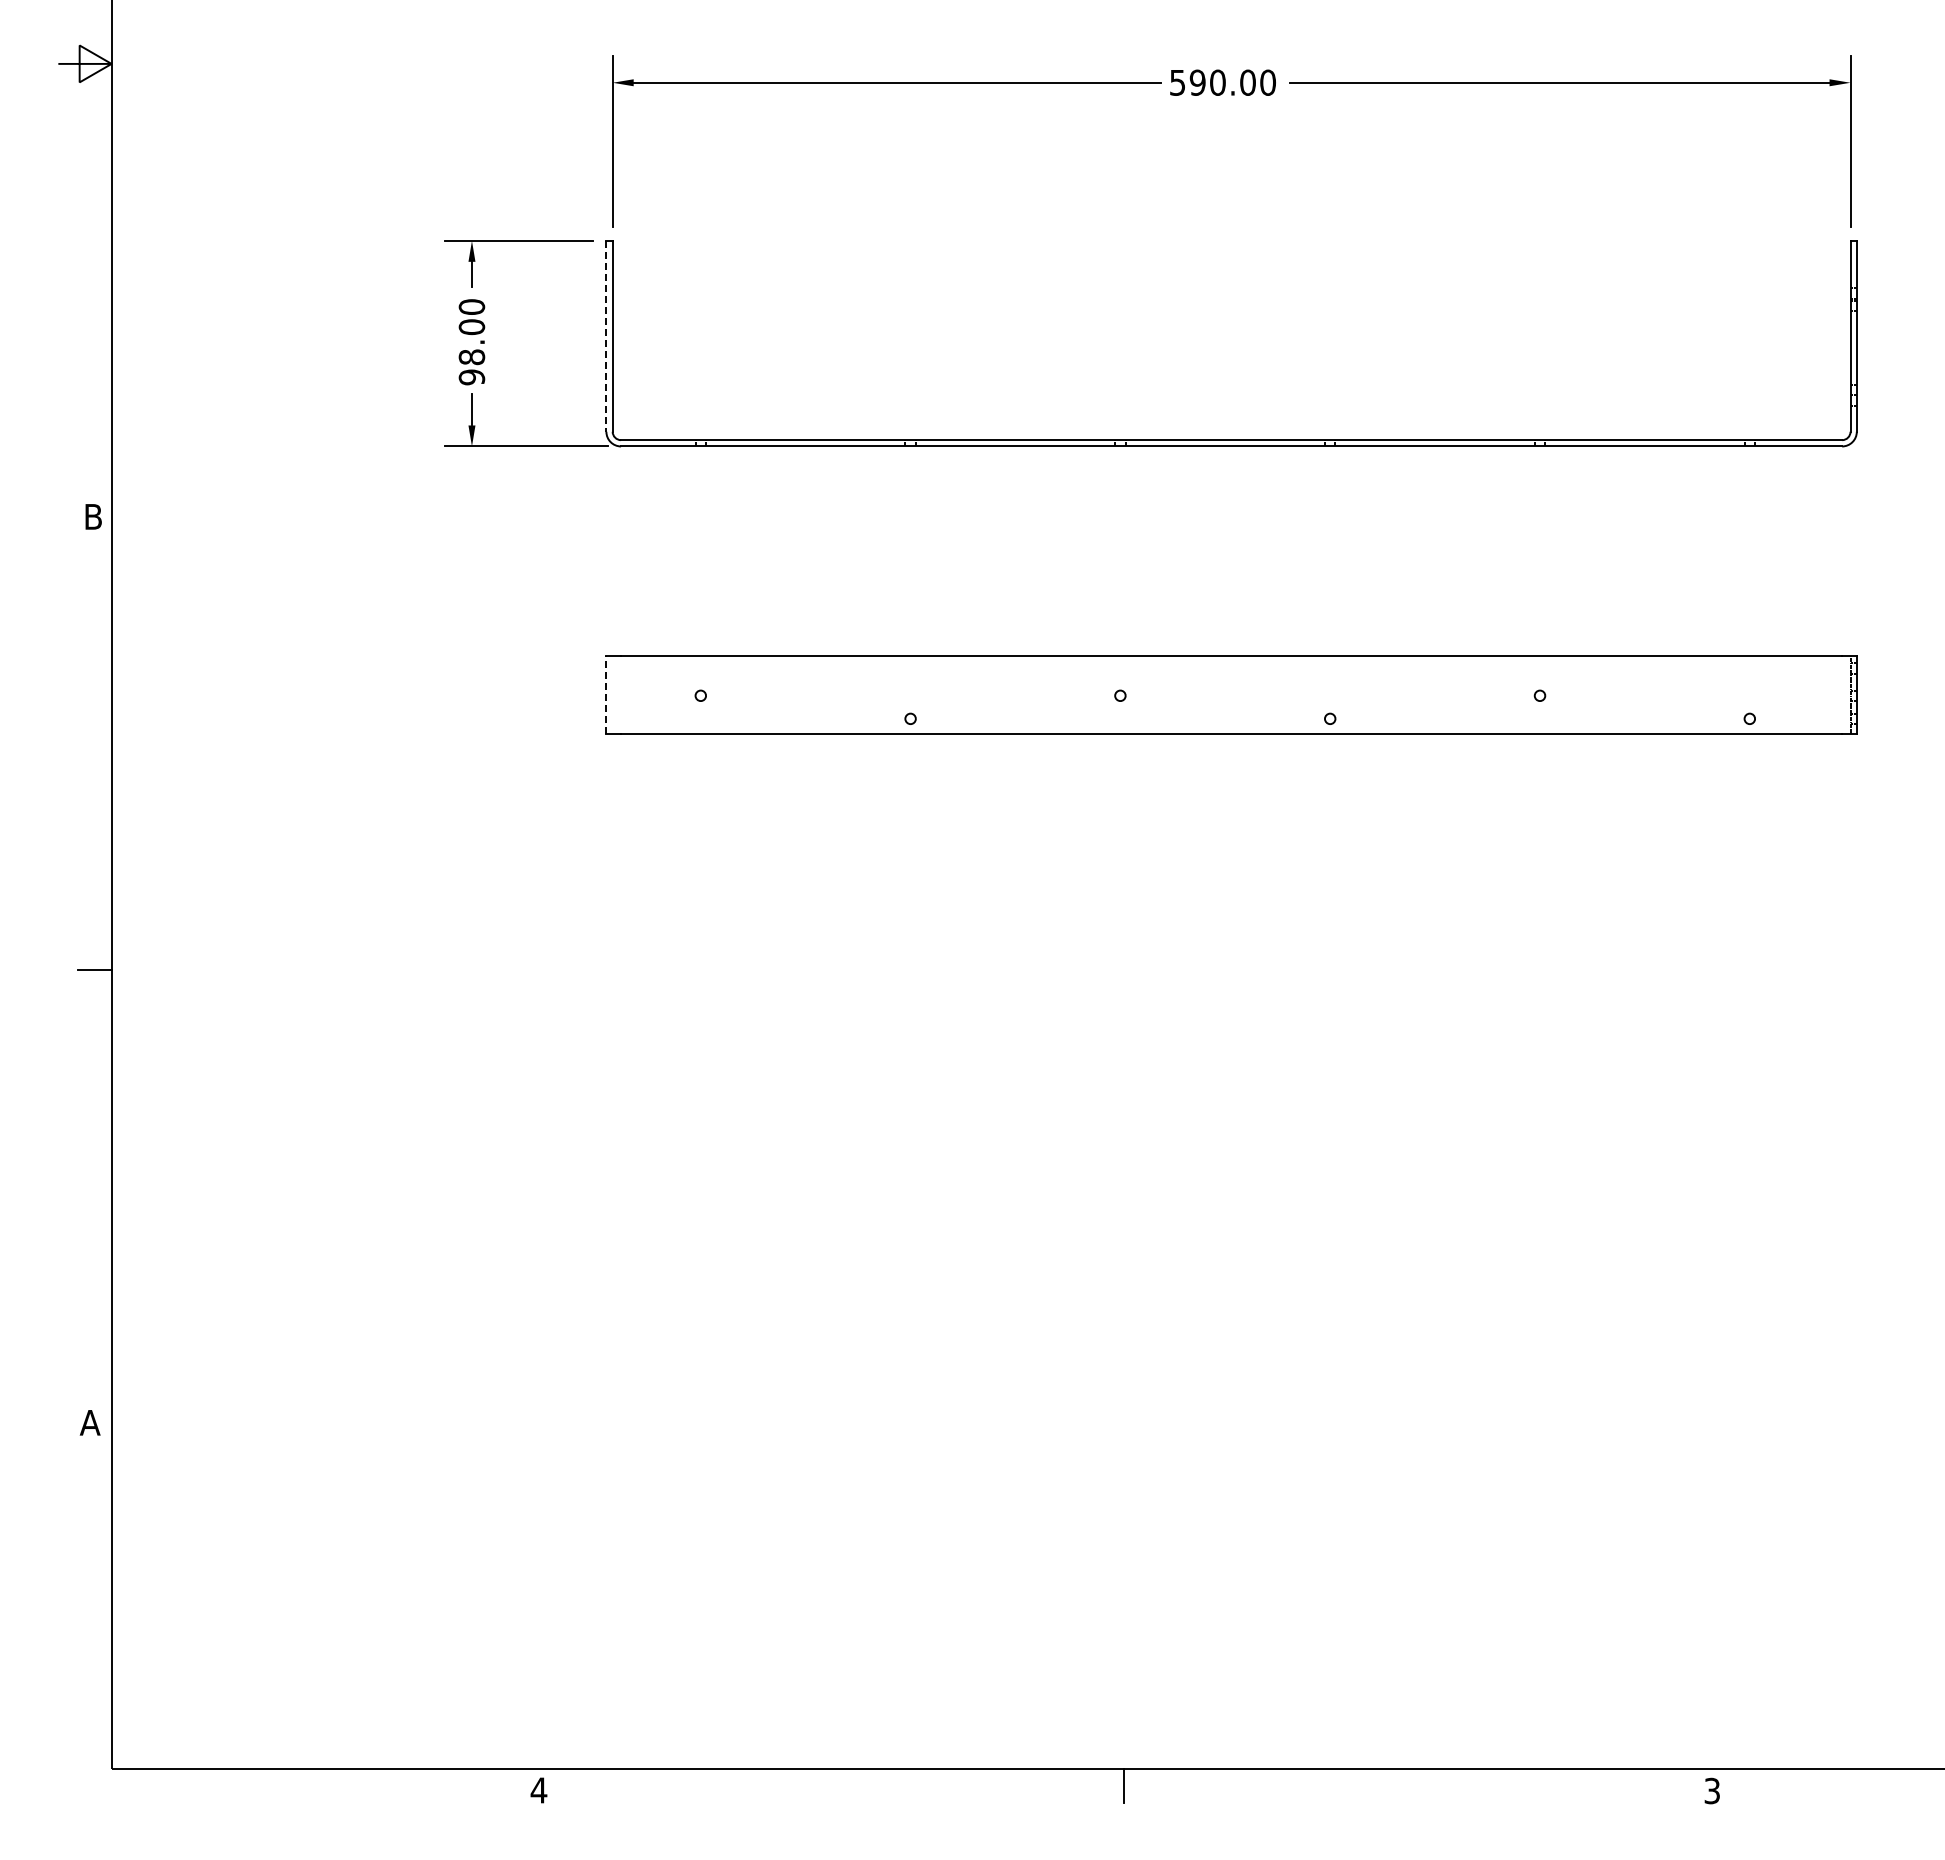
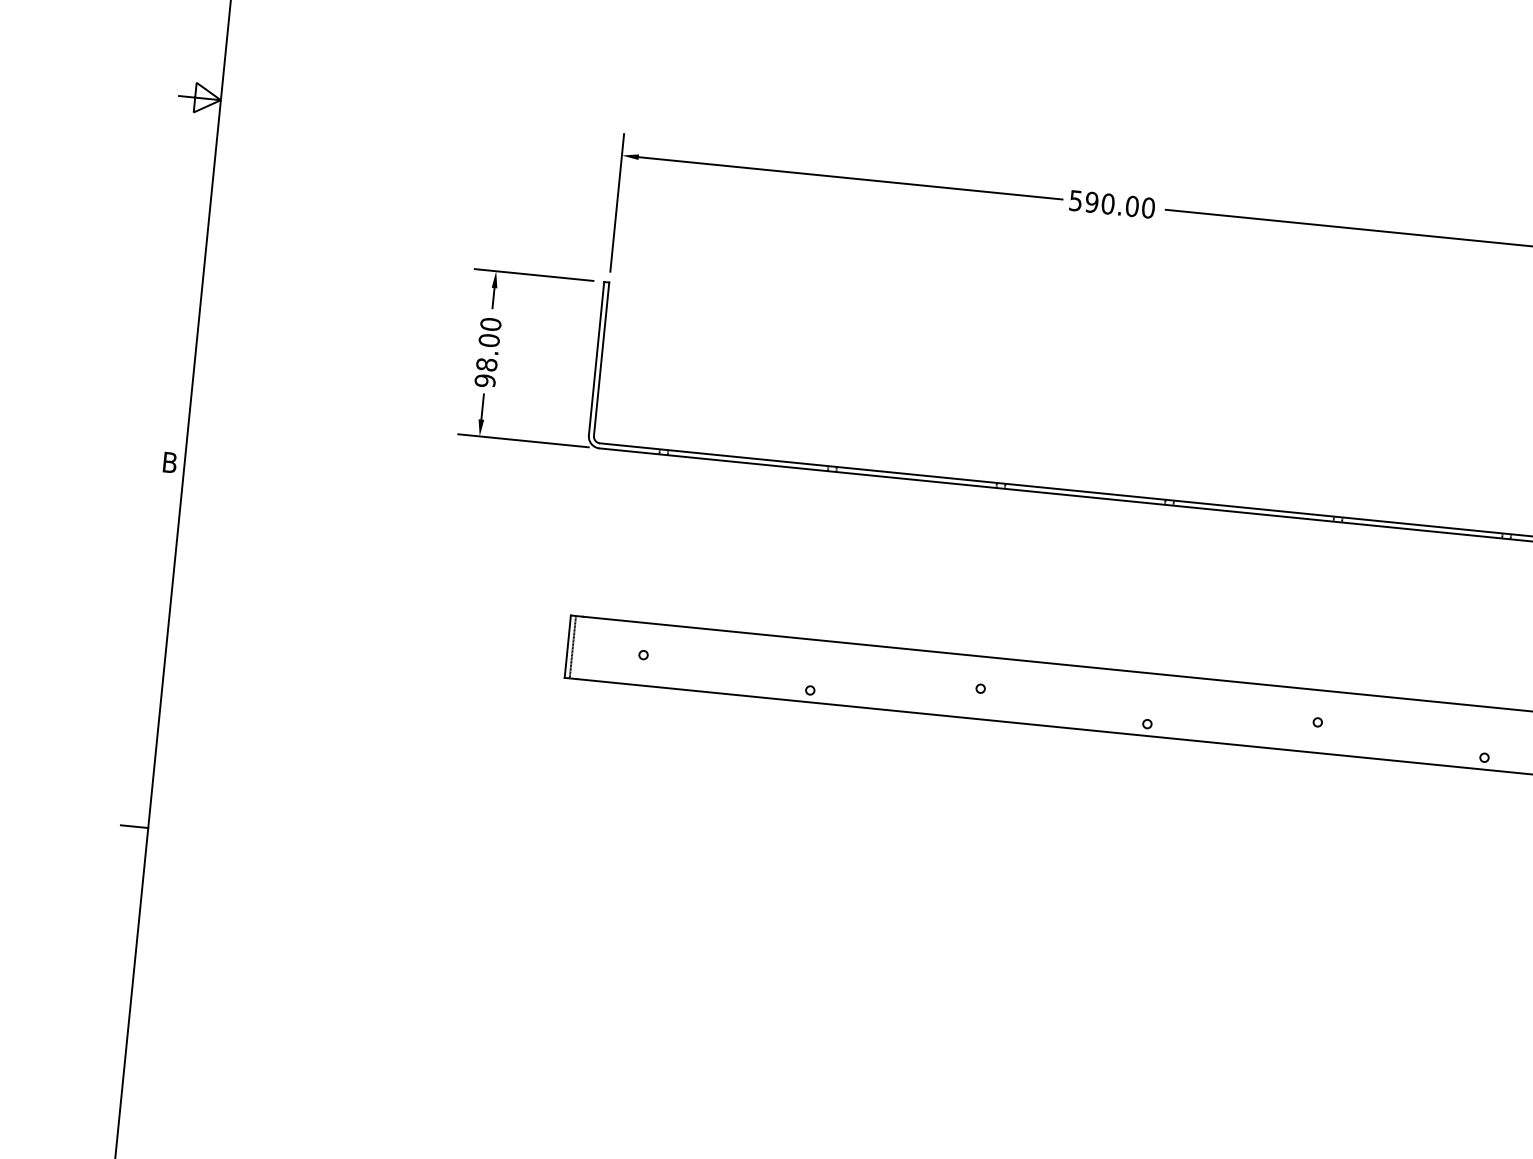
line: (606, 336) -> (596, 358), dashed -> solid
line: (606, 694) -> (567, 646), dashed -> solid
line: (612, 694) -> (572, 646), added

